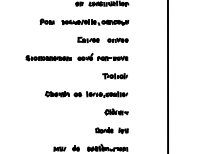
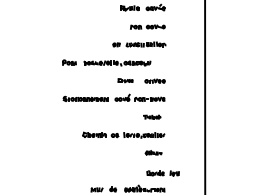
part: (84, 21) -> (106, 62), moved
part: (88, 39) -> (125, 80), size x0.7
part: (115, 76) -> (152, 117), size x0.7
part: (116, 111) -> (153, 152), size x0.7
part: (111, 130) -> (162, 173), moved

